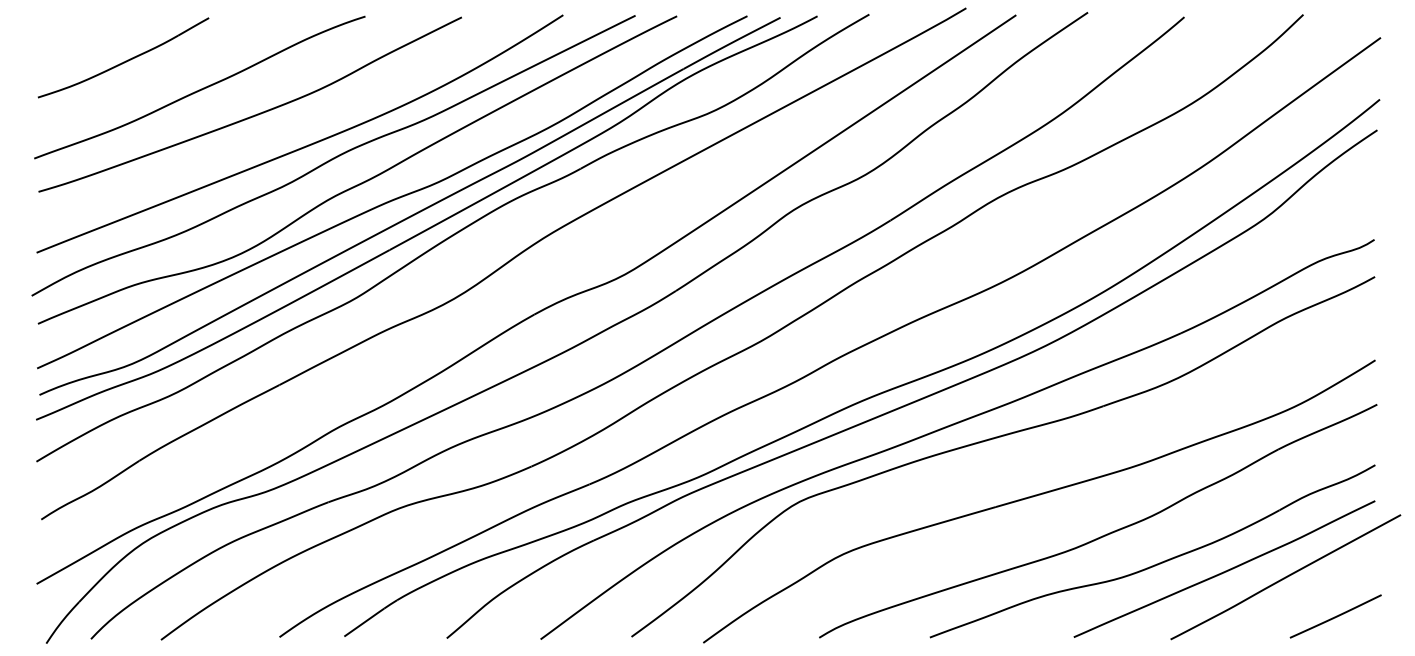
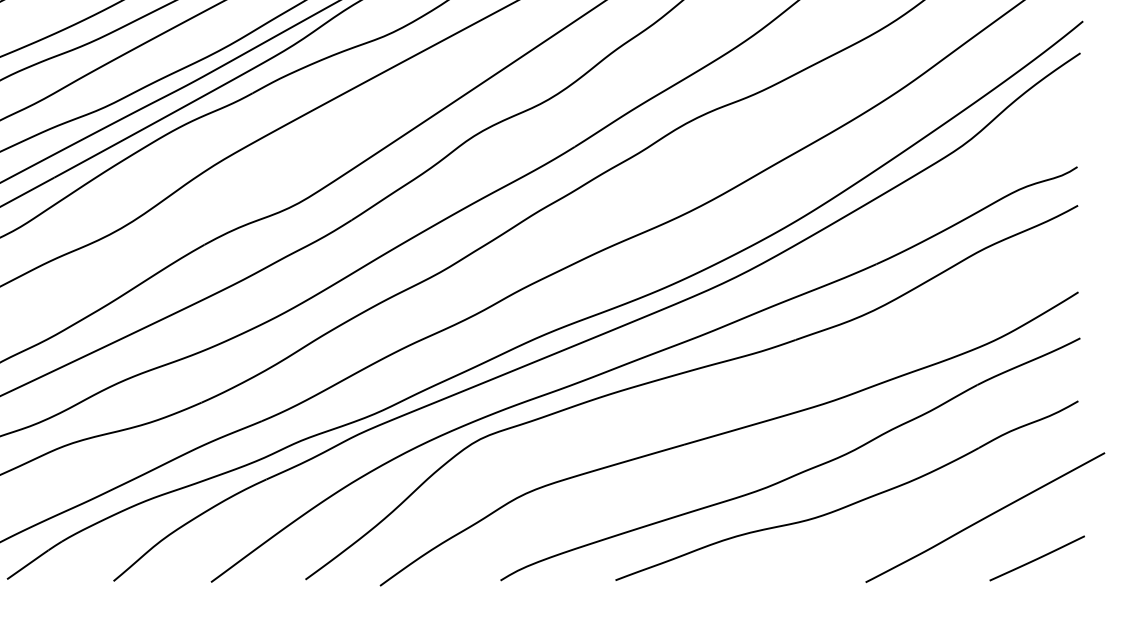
curve: (1225, 570) -> (922, 510), removed

